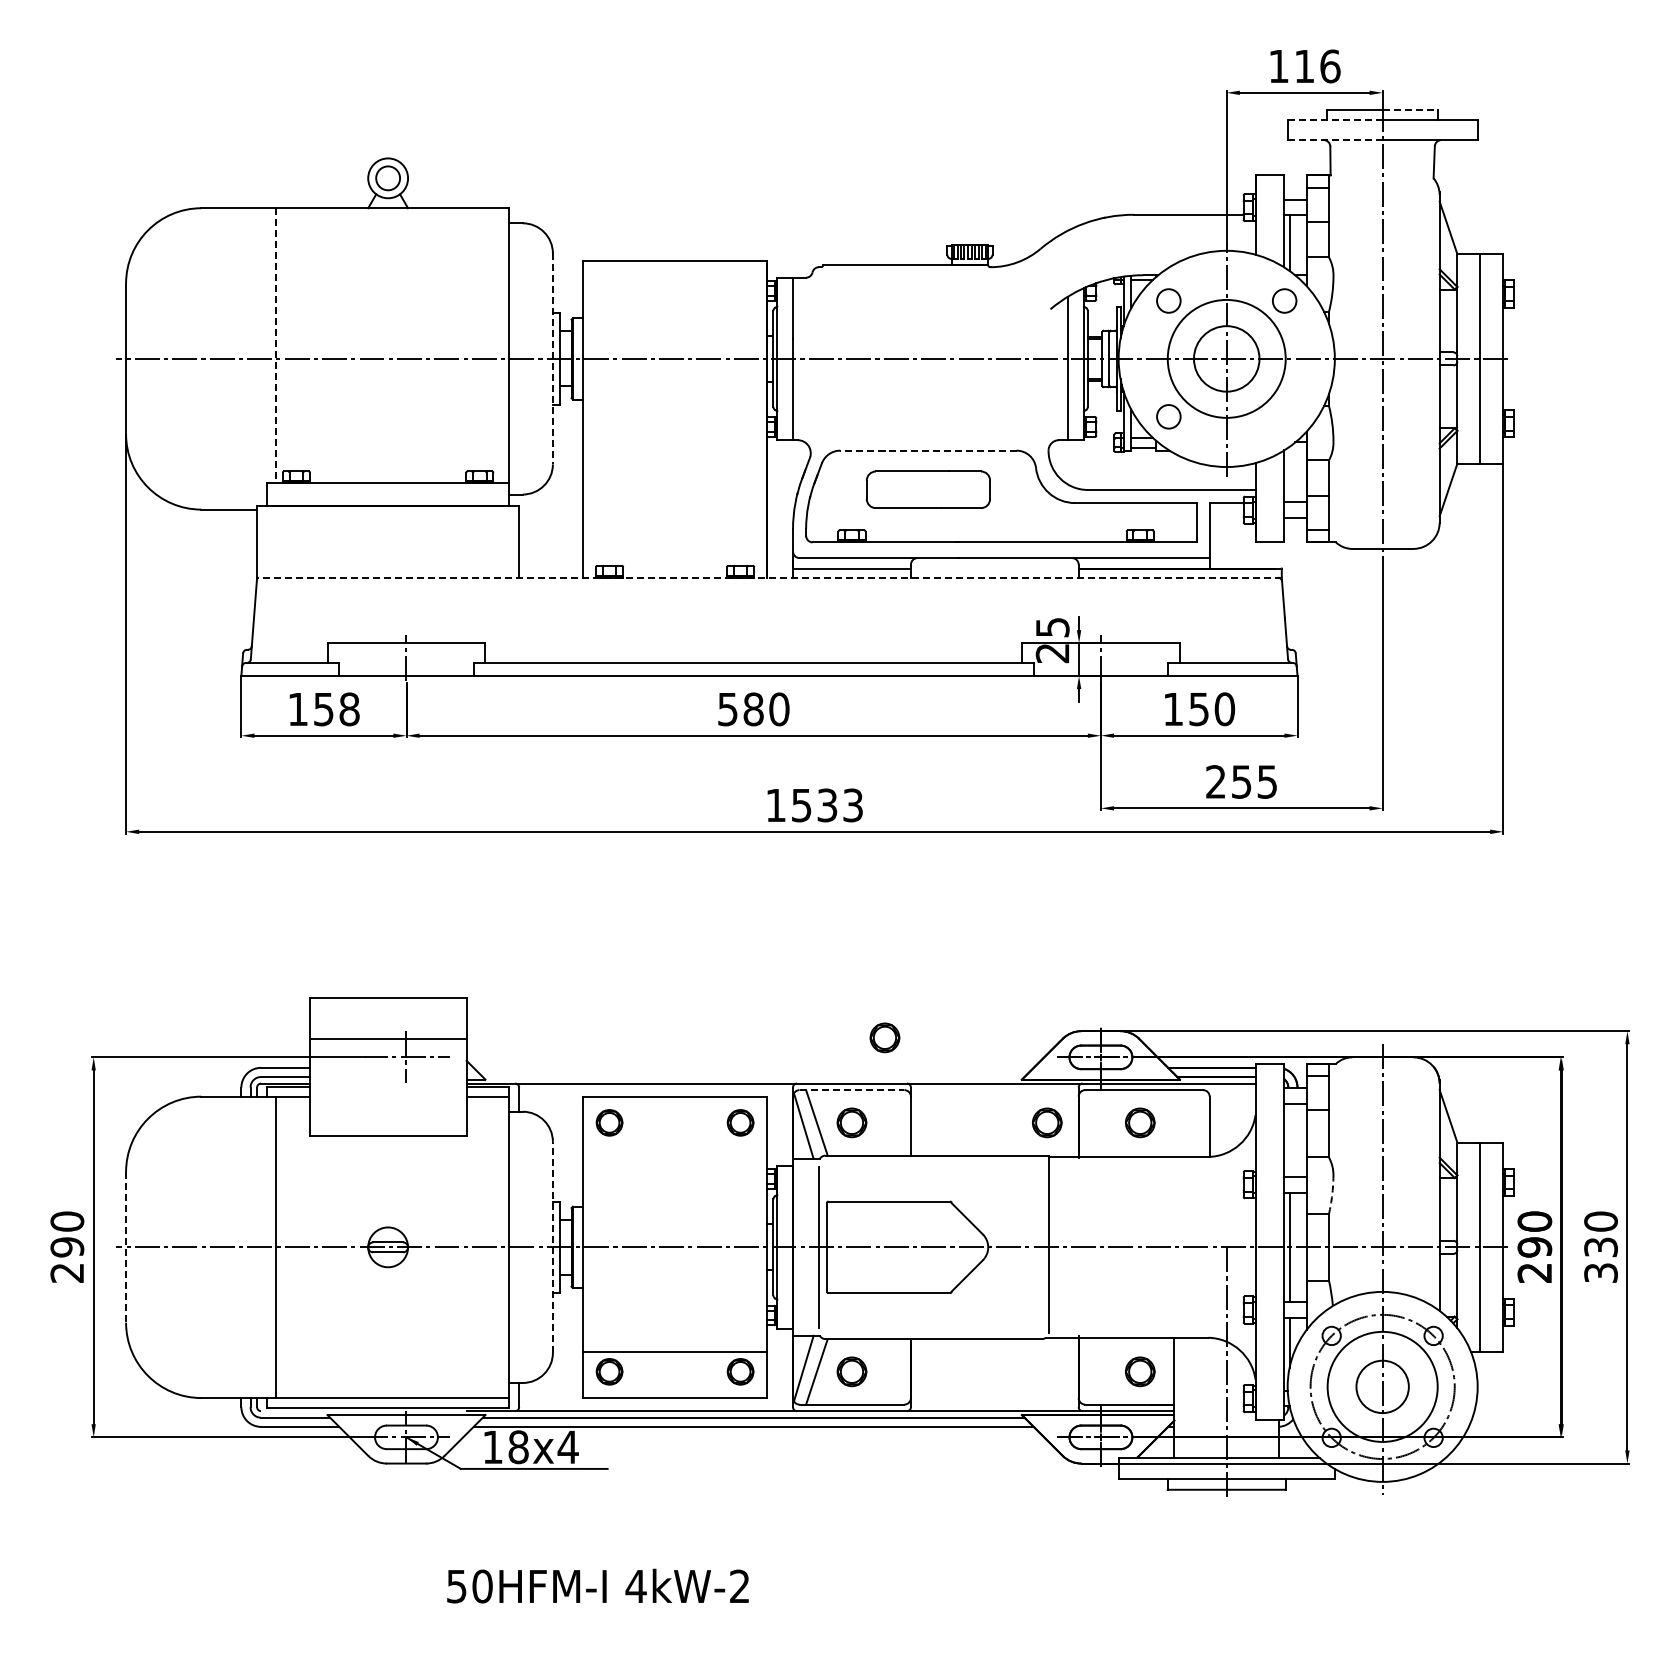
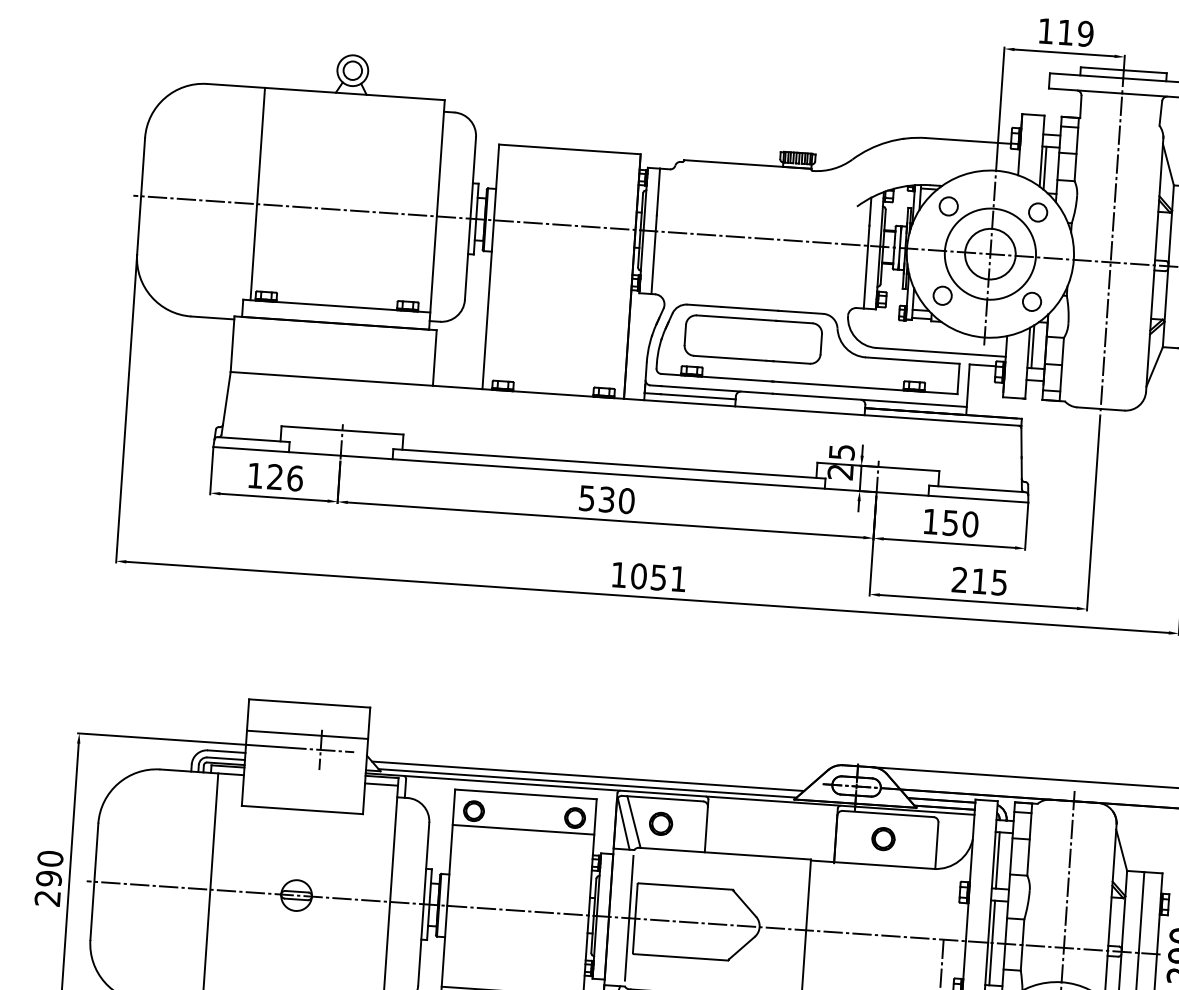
text: (1330, 66) -> (1085, 33), 116 -> 119
line: (1410, 109) -> (1145, 71), dashed -> solid
line: (1334, 120) -> (1086, 75), dashed -> solid
line: (1334, 140) -> (1085, 91), dashed -> solid
line: (276, 345) -> (257, 193), dashed -> solid
line: (552, 359) -> (470, 219), dashed -> solid
circle: (1284, 416) -> (1031, 301), added
line: (927, 450) -> (754, 309), dashed -> solid
line: (1289, 474) -> (1032, 346), added
part: (928, 489) -> (753, 339), size x1.43
line: (768, 577) -> (625, 398), dashed -> solid
text: (336, 709) -> (285, 477), 158 -> 126
text: (753, 709) -> (606, 499), 580 -> 530
text: (1241, 781) -> (979, 581), 255 -> 215
text: (826, 805) -> (658, 577), 1533 -> 1051
part: (884, 1037) -> (690, 759), removed
line: (753, 1067) -> (587, 776), added
line: (753, 1077) -> (587, 783), added
line: (852, 1090) -> (663, 798), dashed -> solid
part: (1047, 1122) -> (811, 833), removed
line: (1289, 1139) -> (997, 859), added
line: (674, 1142) -> (523, 829), added
arc: (1332, 1195) -> (1027, 905), dashed -> solid
line: (552, 1246) -> (423, 903), dashed -> solid
line: (126, 1247) -> (94, 881), dashed -> solid

